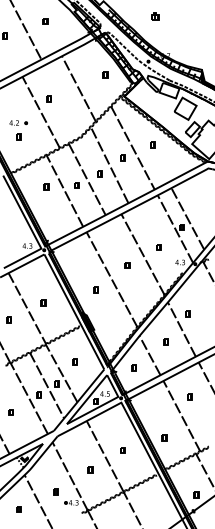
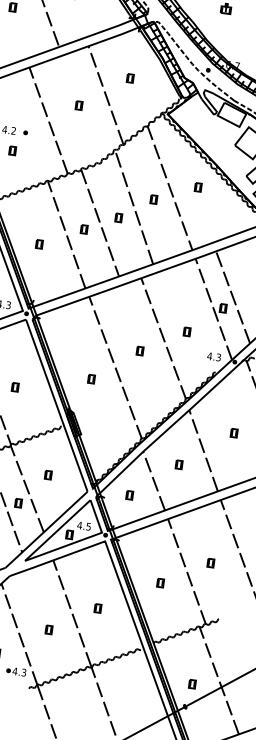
part: (105, 74) -> (130, 77), moved
part: (48, 98) -> (78, 104), moved
part: (46, 186) -> (39, 243), moved
part: (187, 313) -> (234, 432), moved
part: (189, 396) -> (210, 562), moved
part: (164, 437) -> (160, 582), moved

